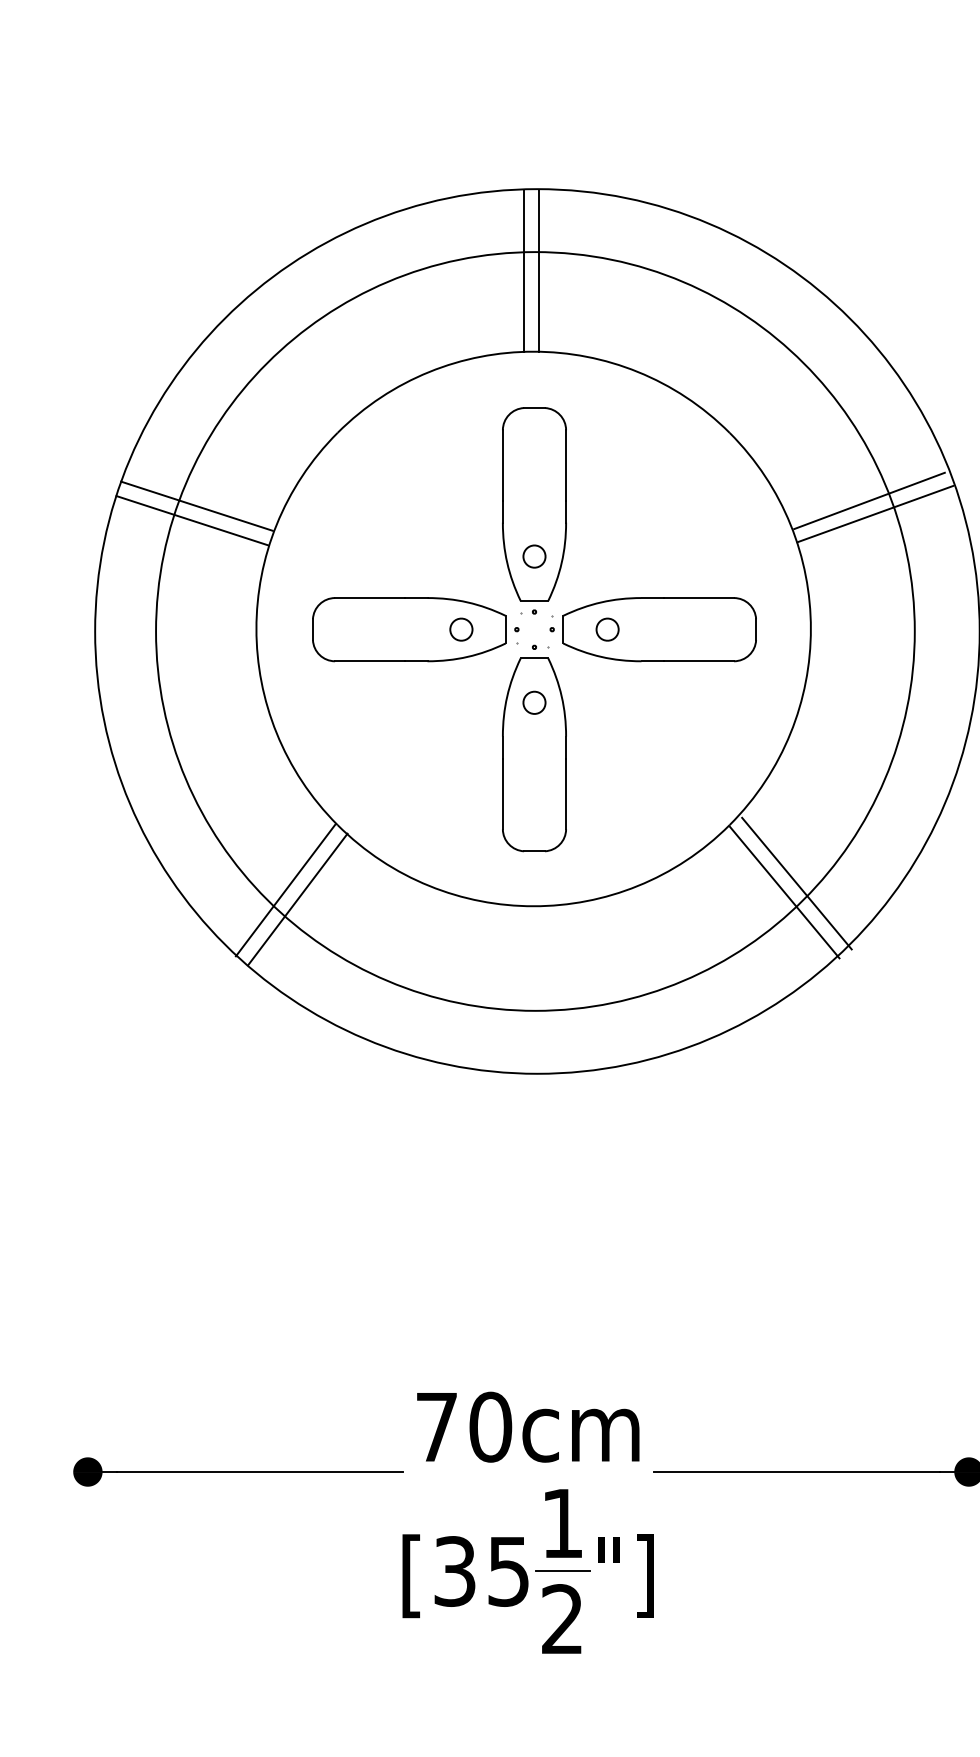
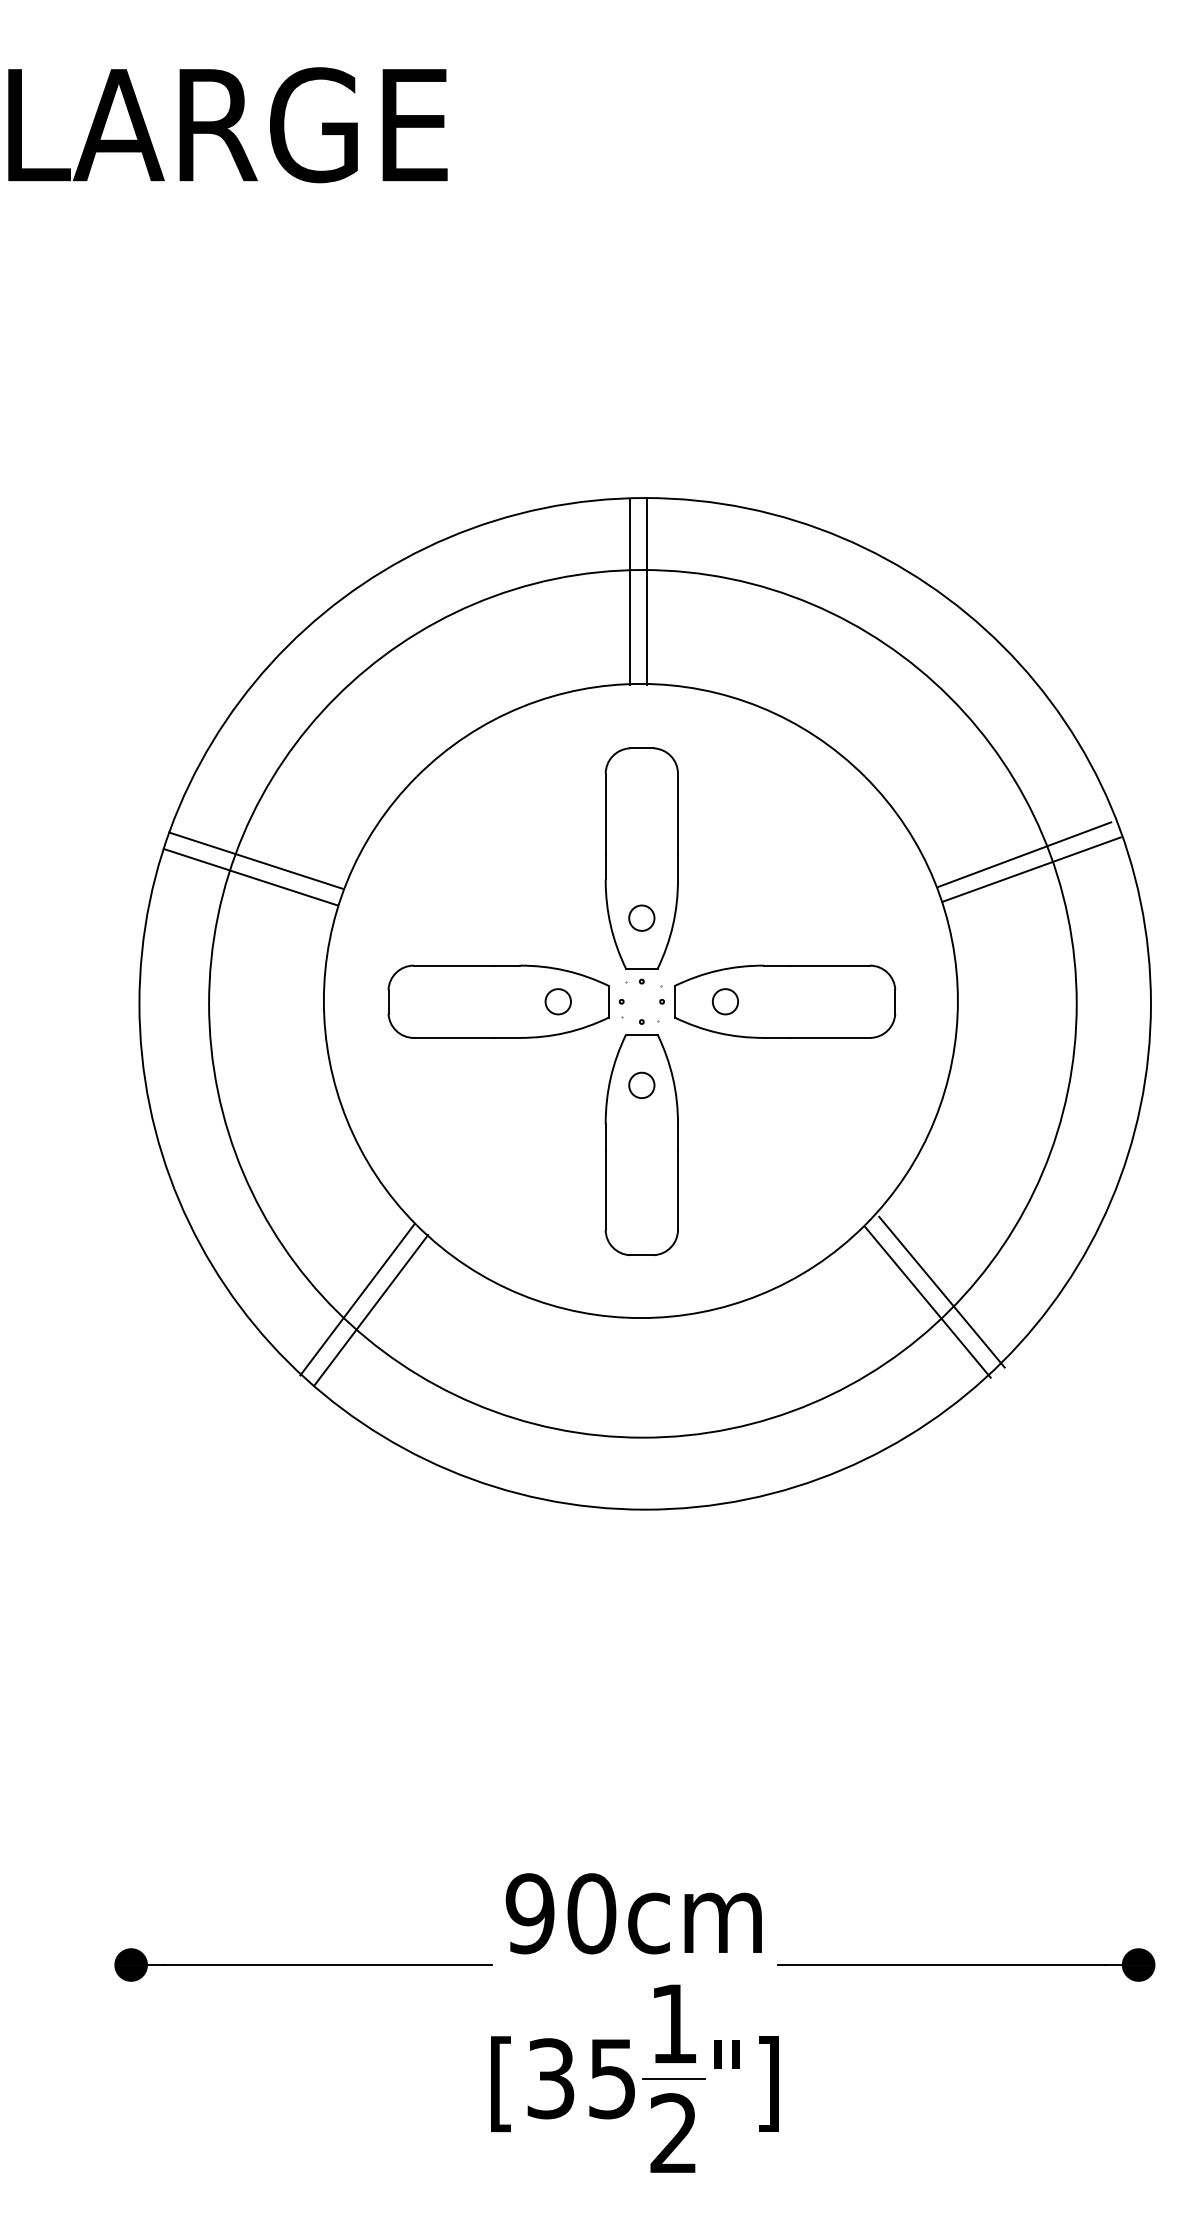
text: (436, 1426) -> (529, 1913), 70cm -> 90cm

